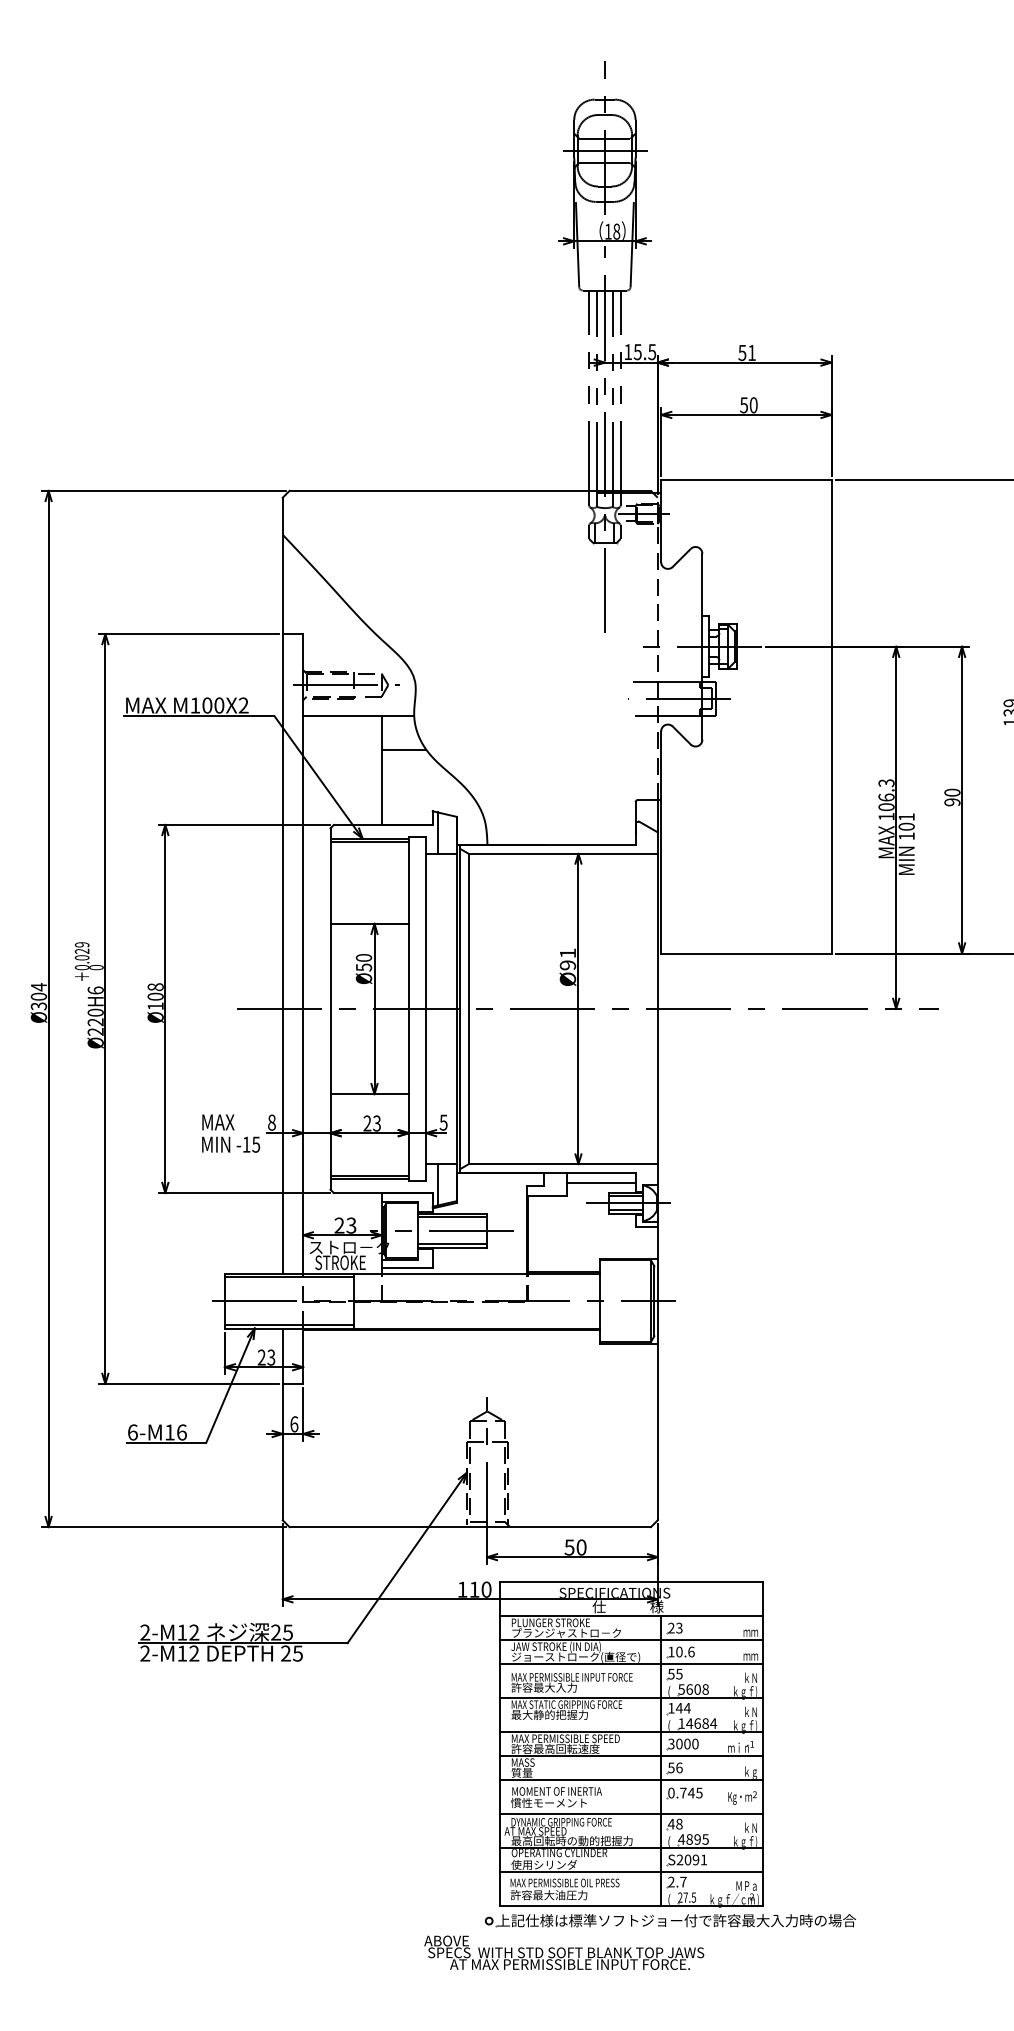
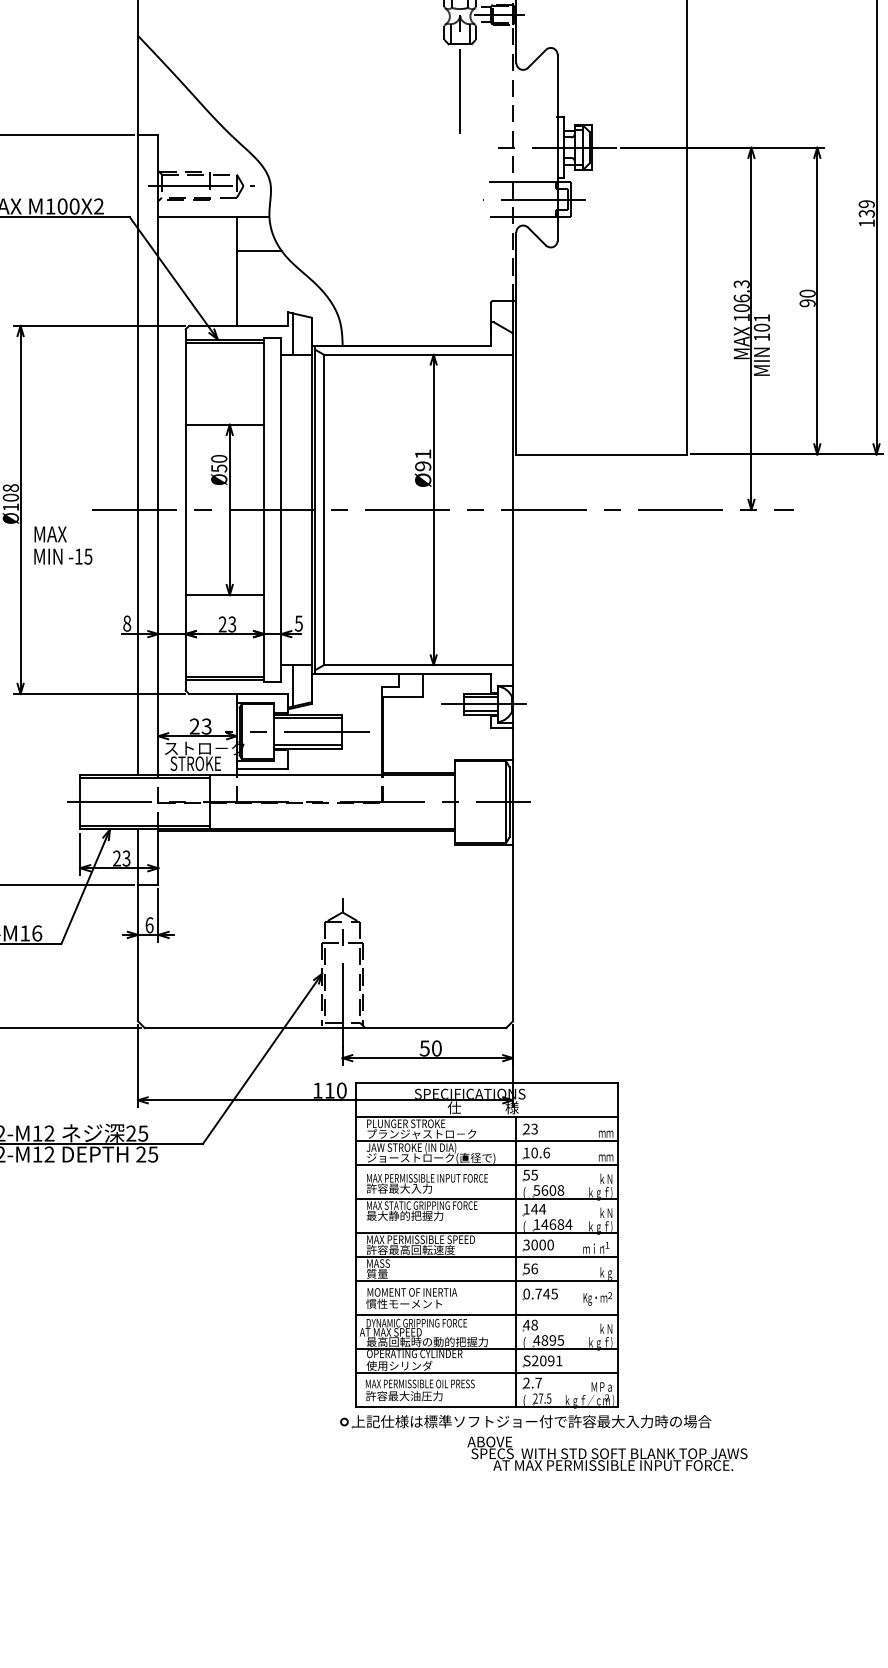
text: (231, 1133) -> (63, 545), moved
line: (601, 1182) -> (456, 683), removed
text: (564, 1952) -> (607, 1453), moved

